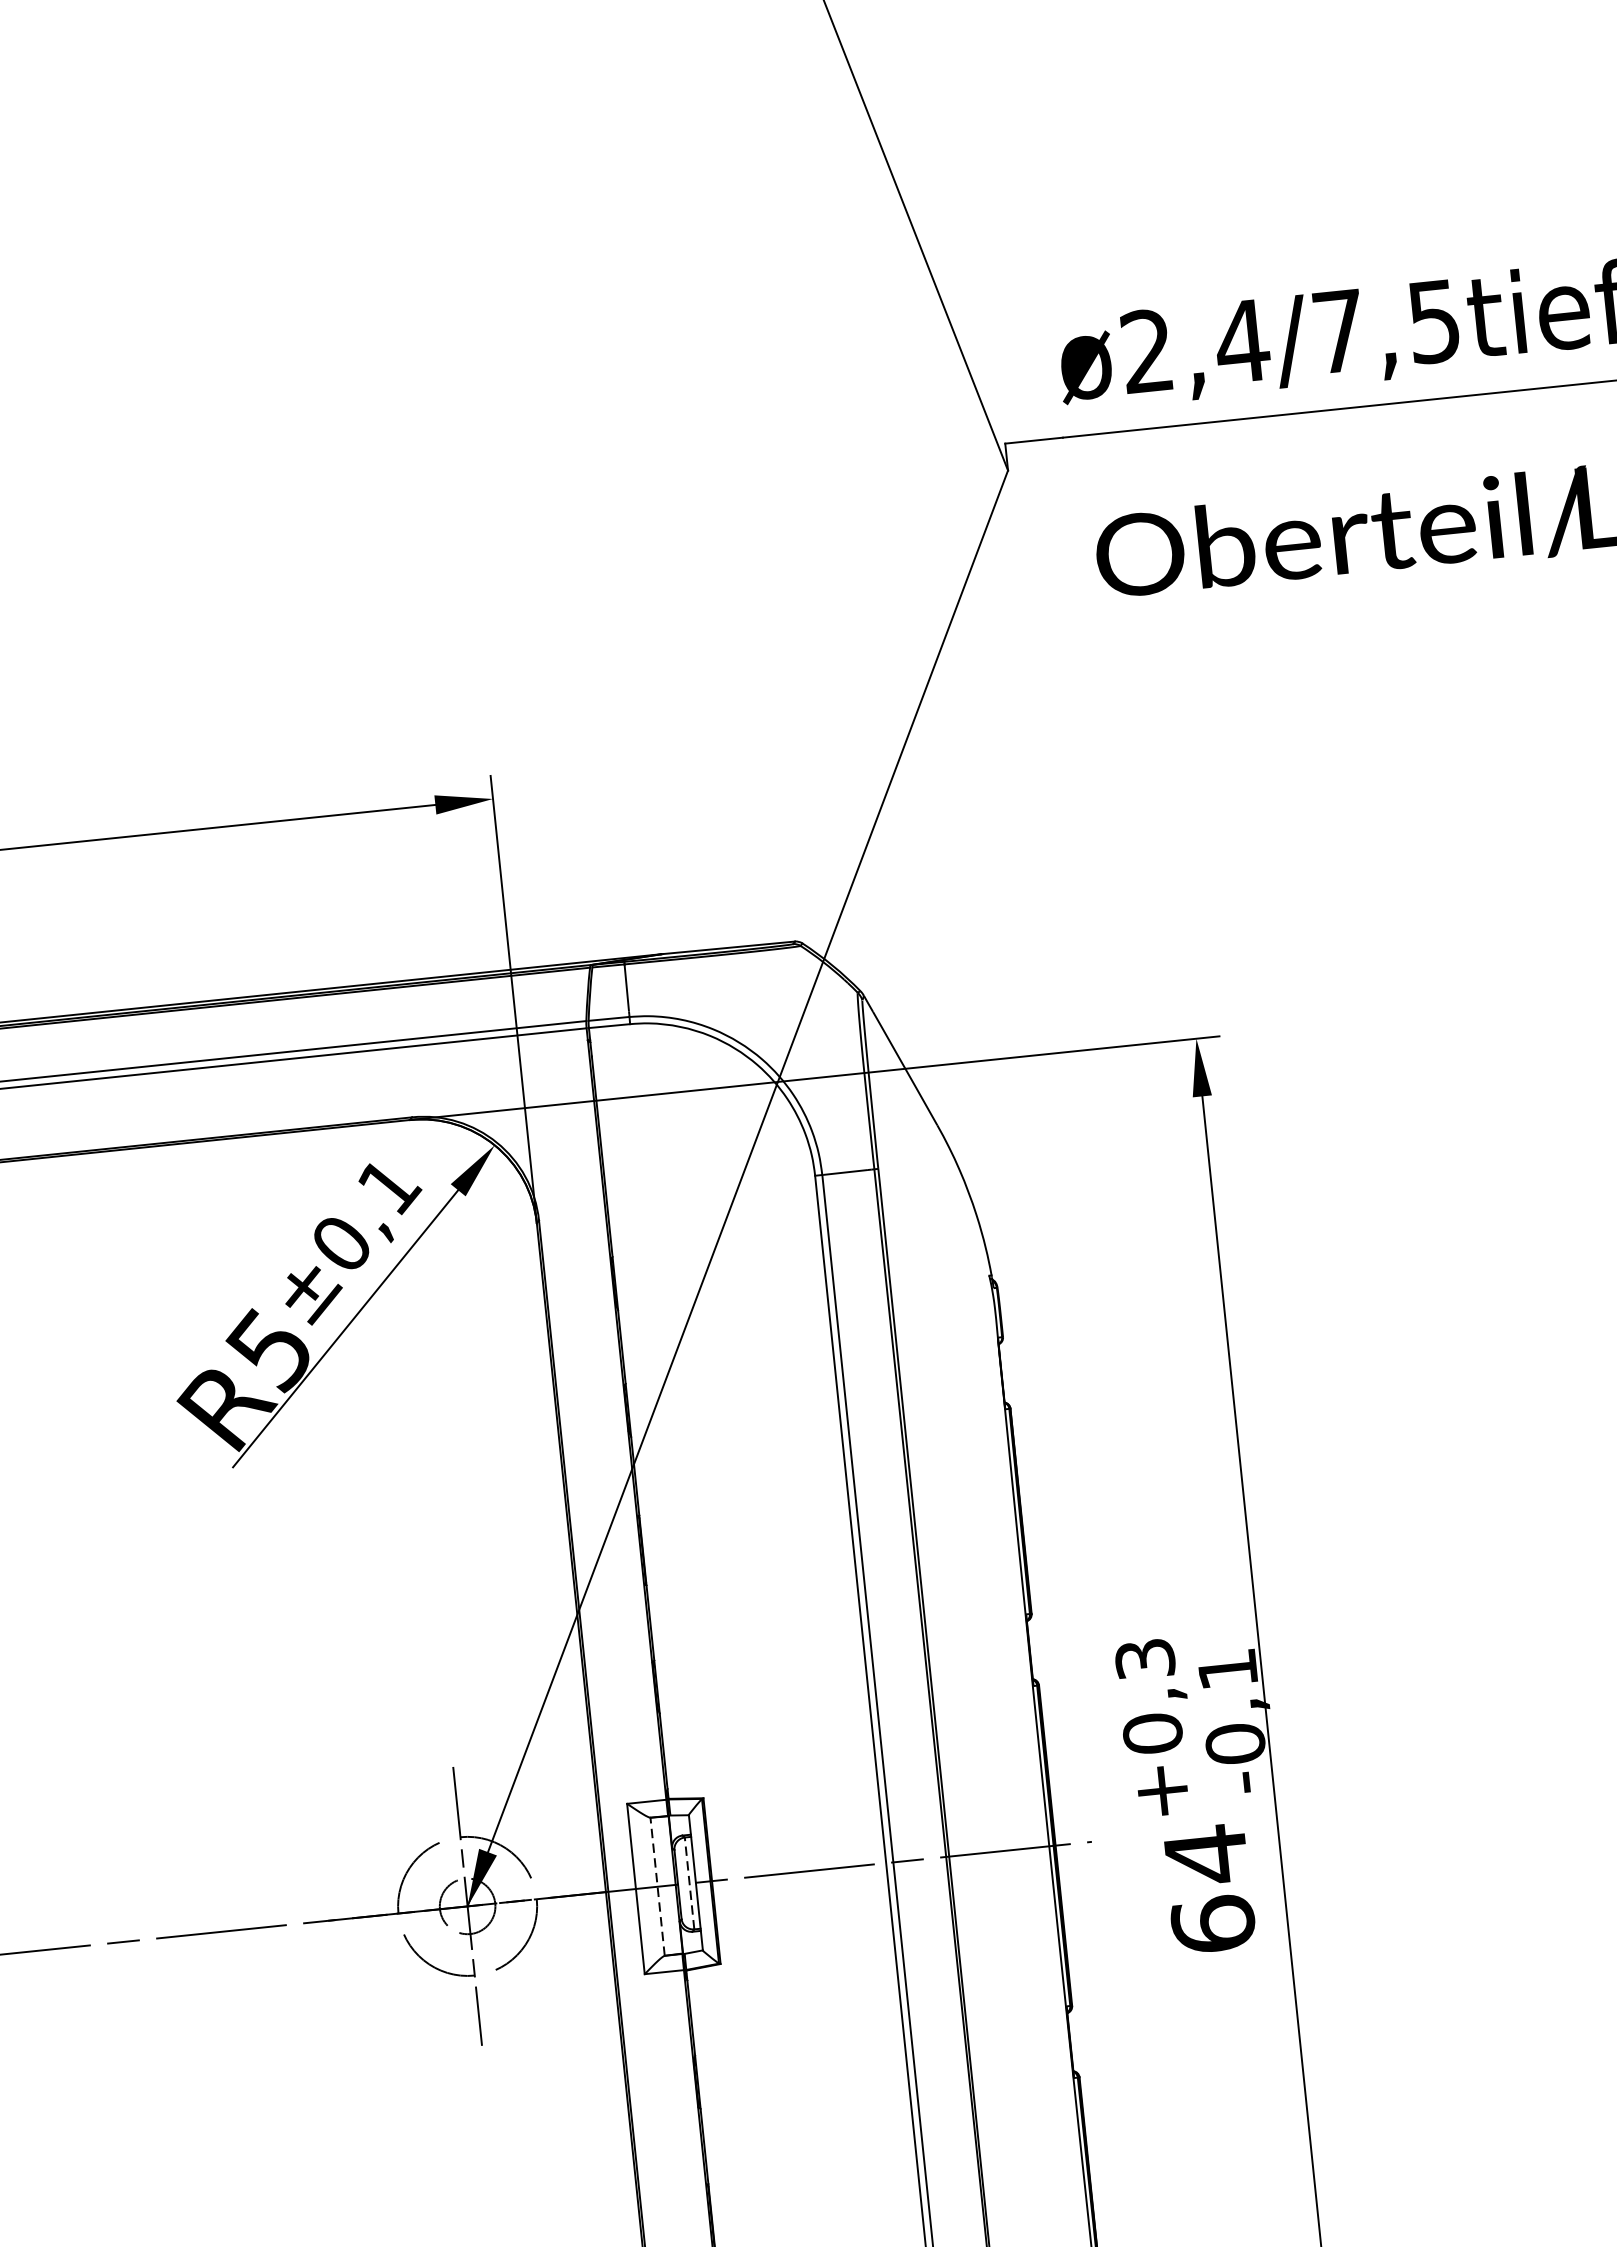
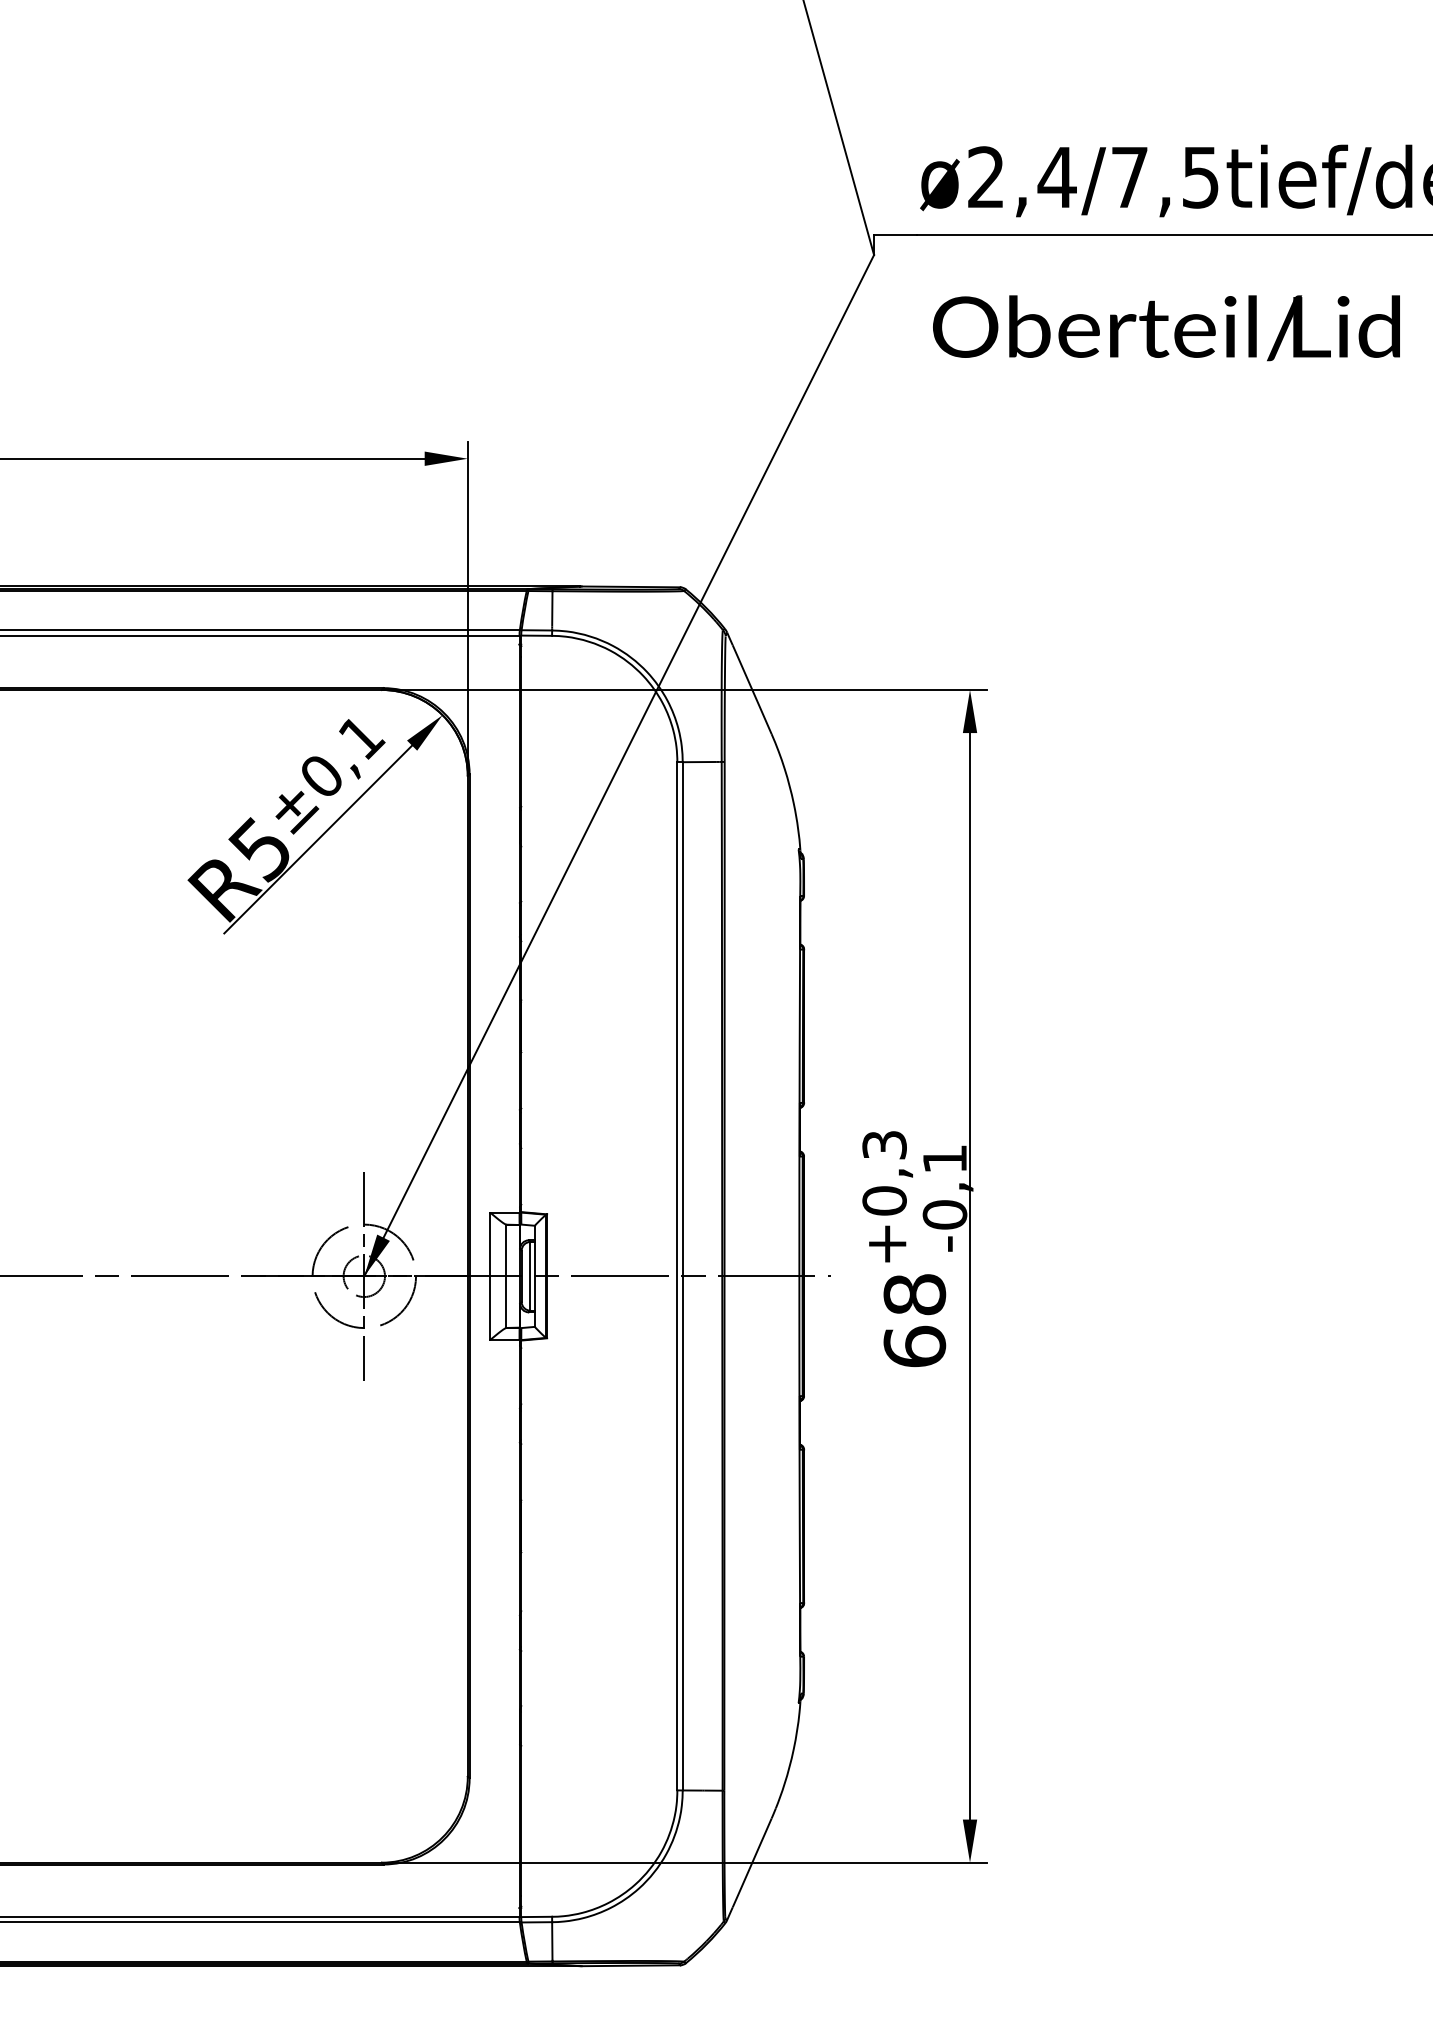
text: (1205, 1854) -> (914, 1294), 64 -> 68
line: (689, 1882) -> (530, 1275), dashed -> solid
line: (657, 1886) -> (506, 1276), dashed -> solid

